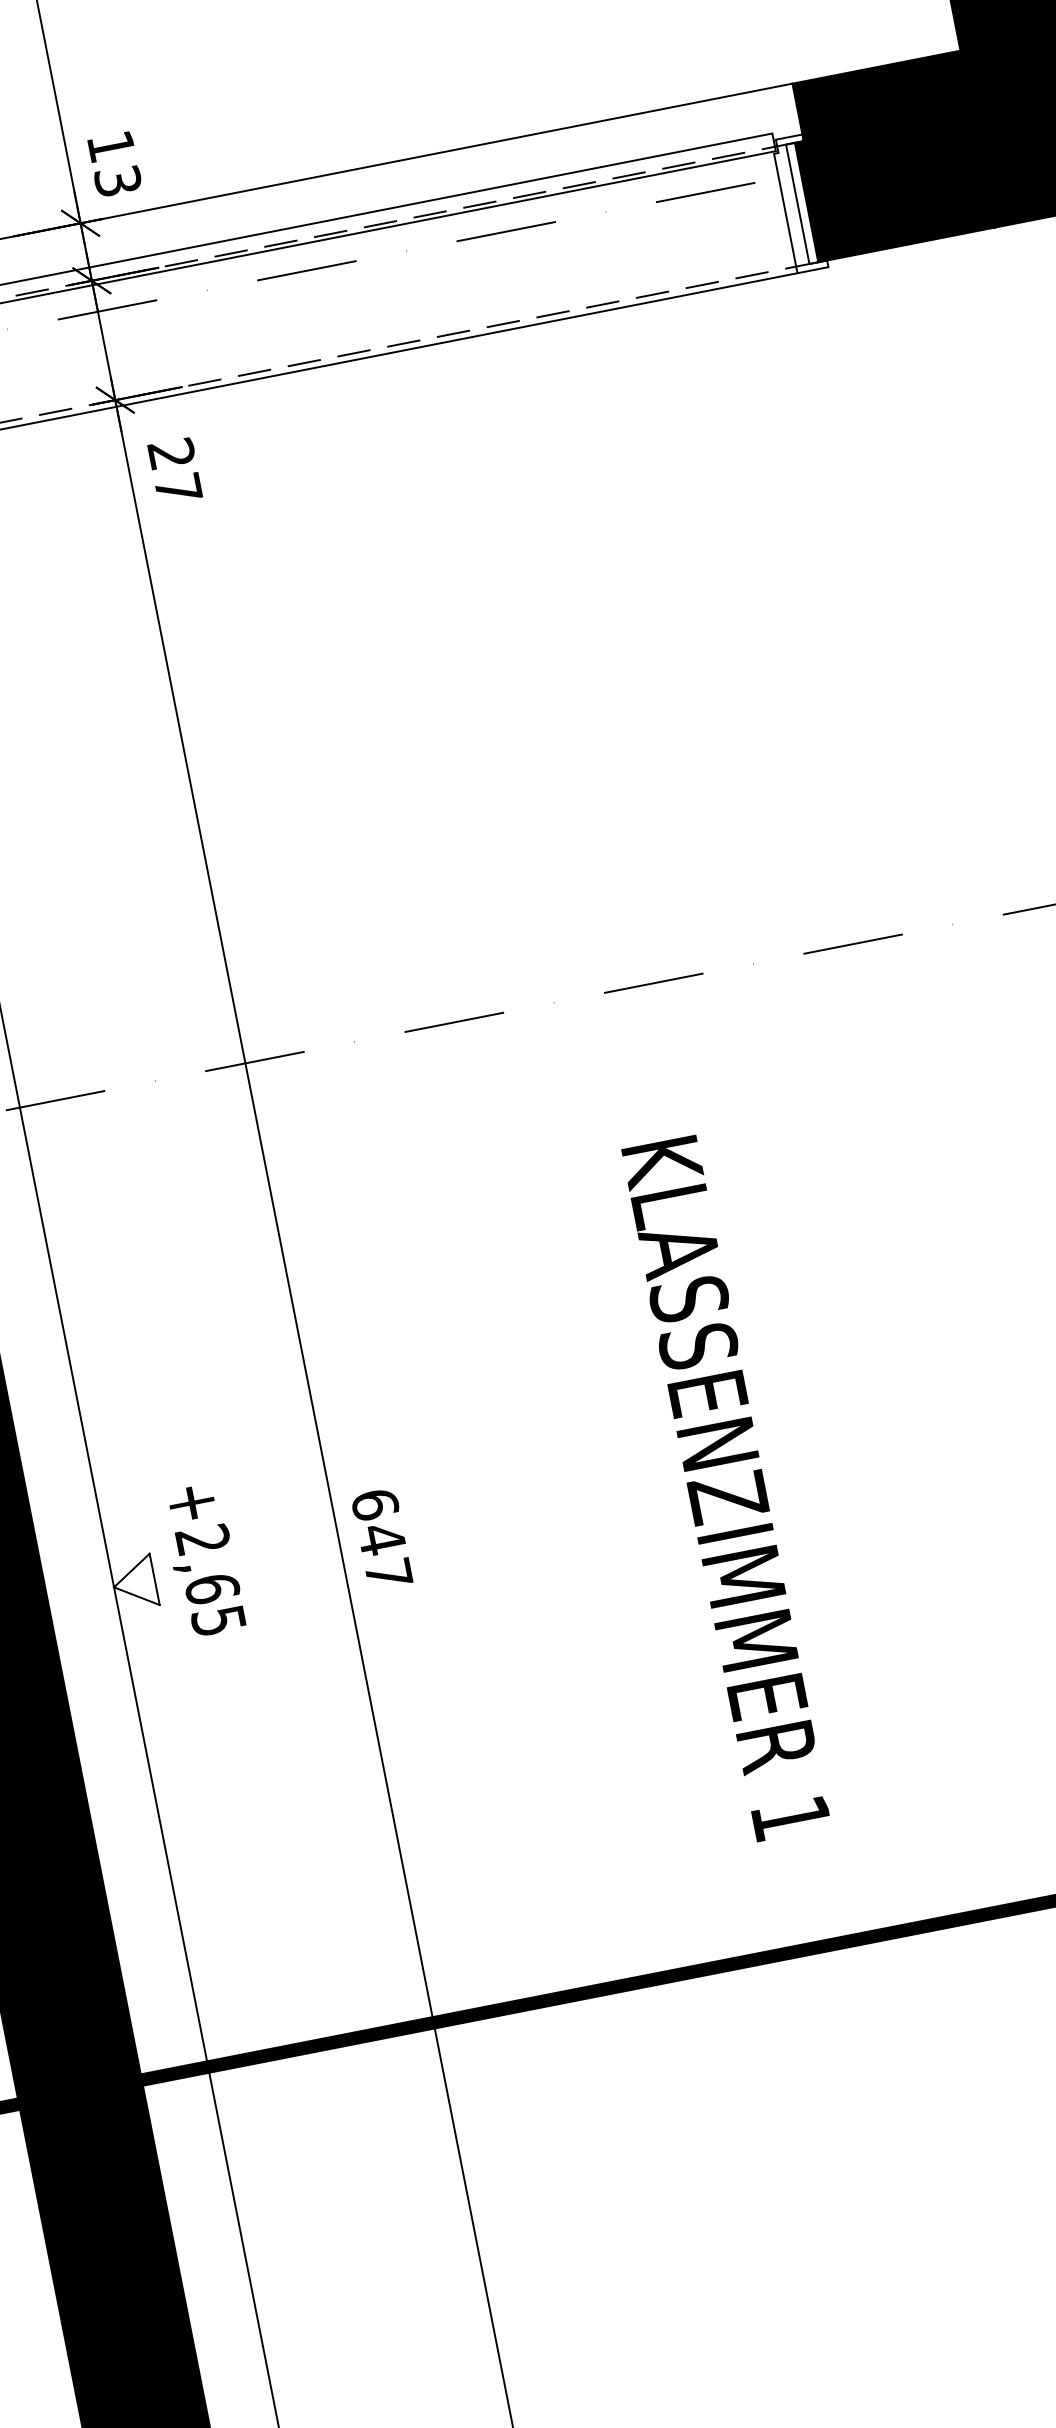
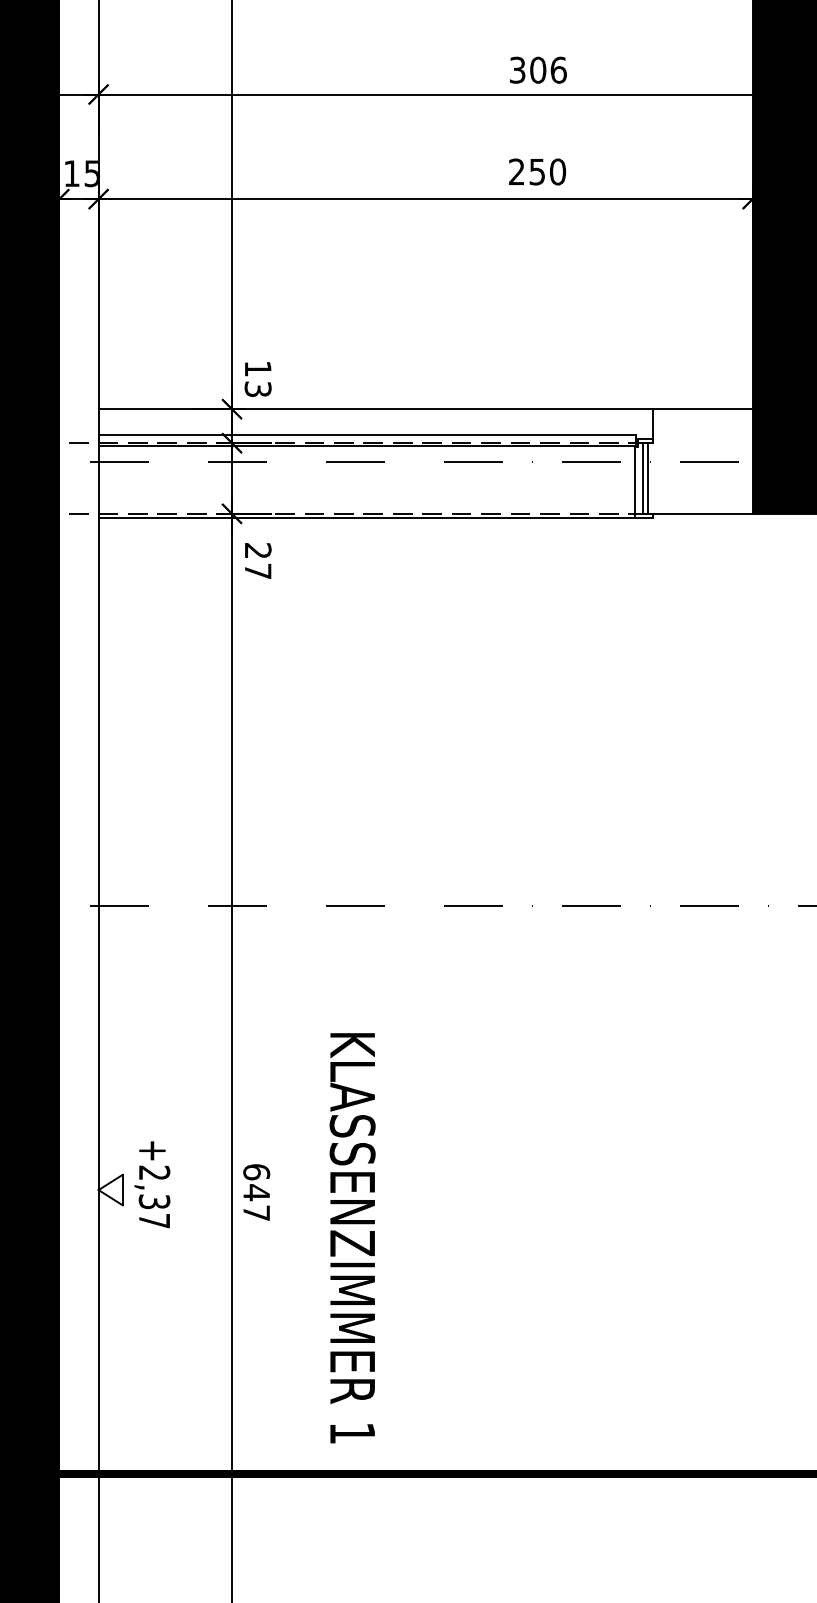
fill: (888, 156) -> (699, 461), removed
text: (726, 1488) -> (352, 1238), moved
text: (215, 1605) -> (154, 1211), +2,65 -> +2,37

